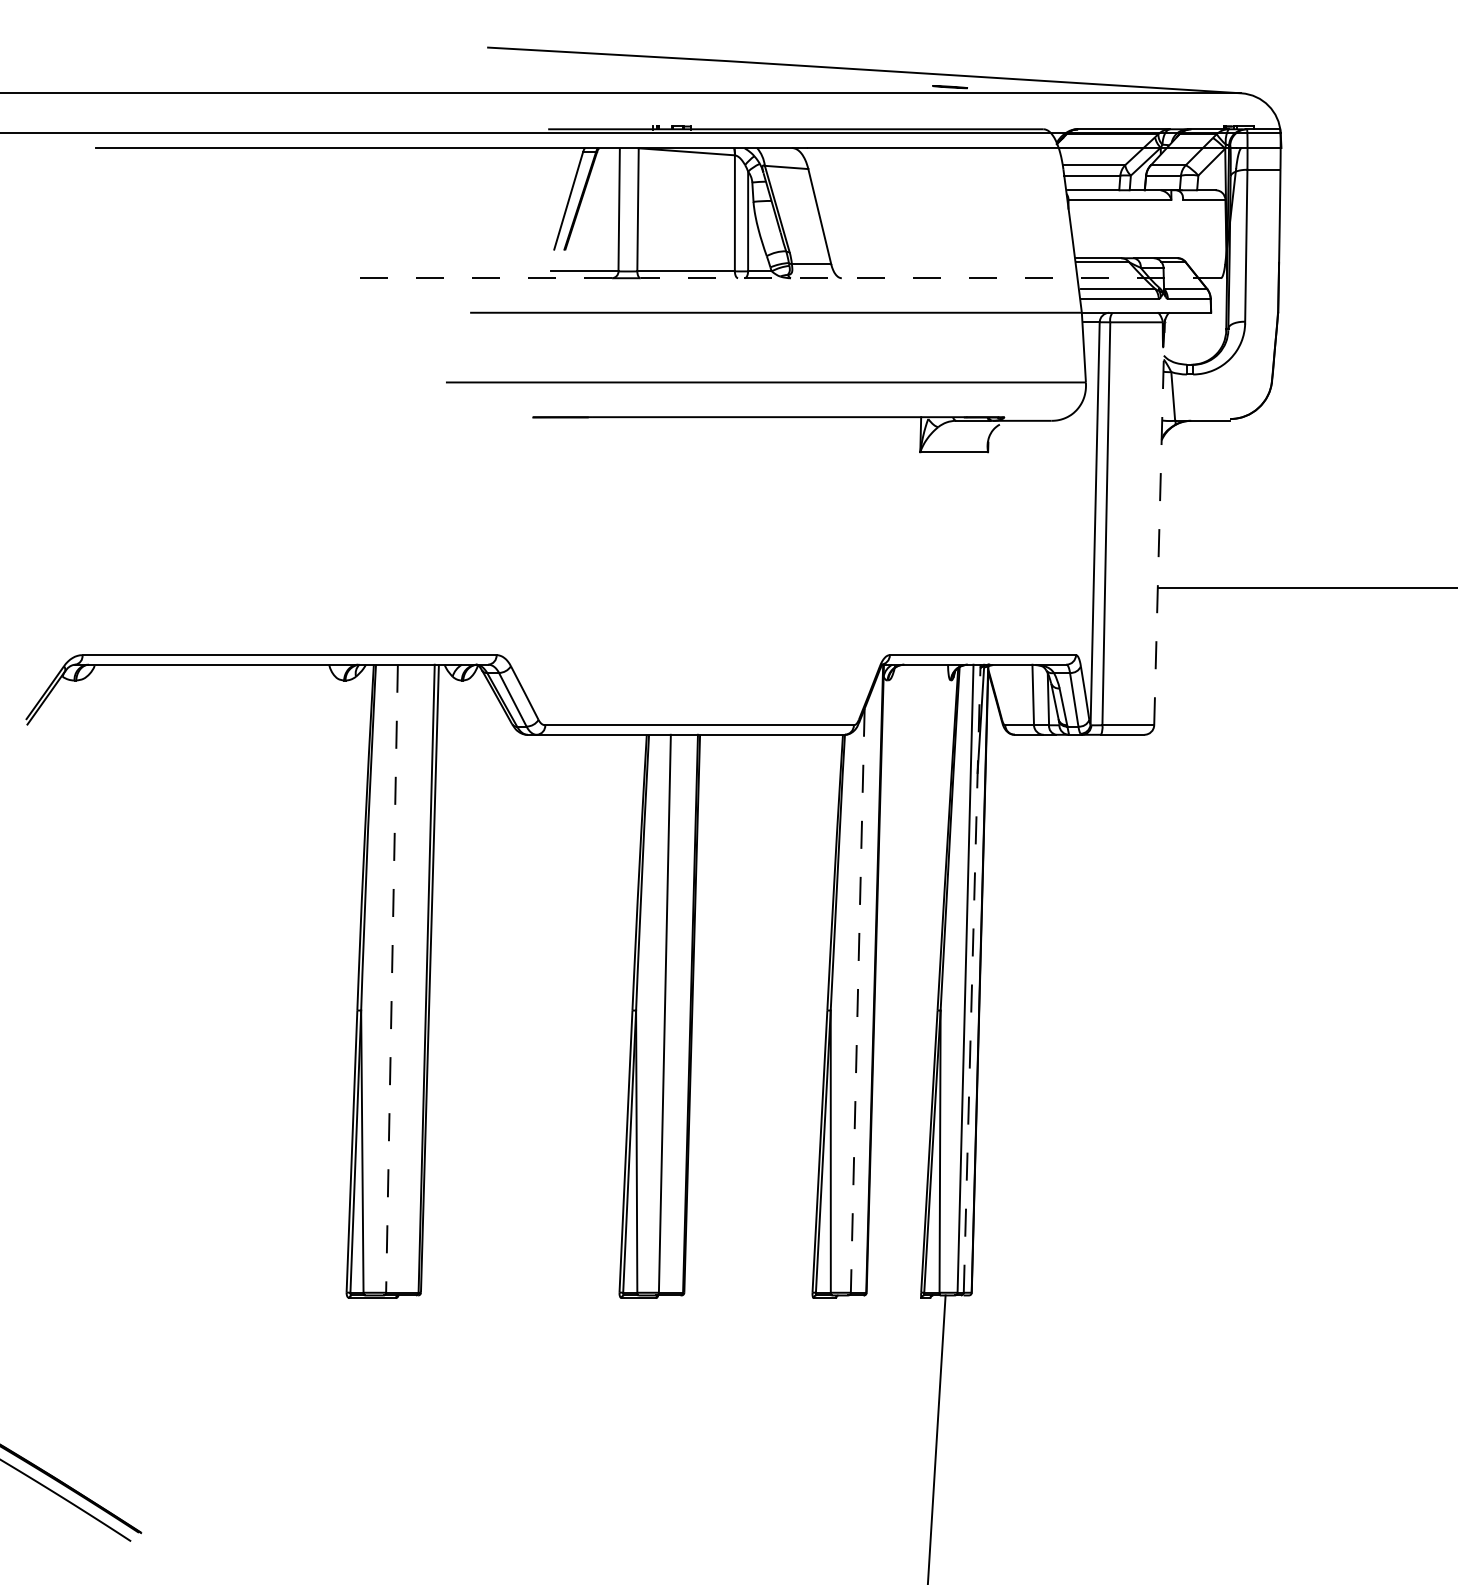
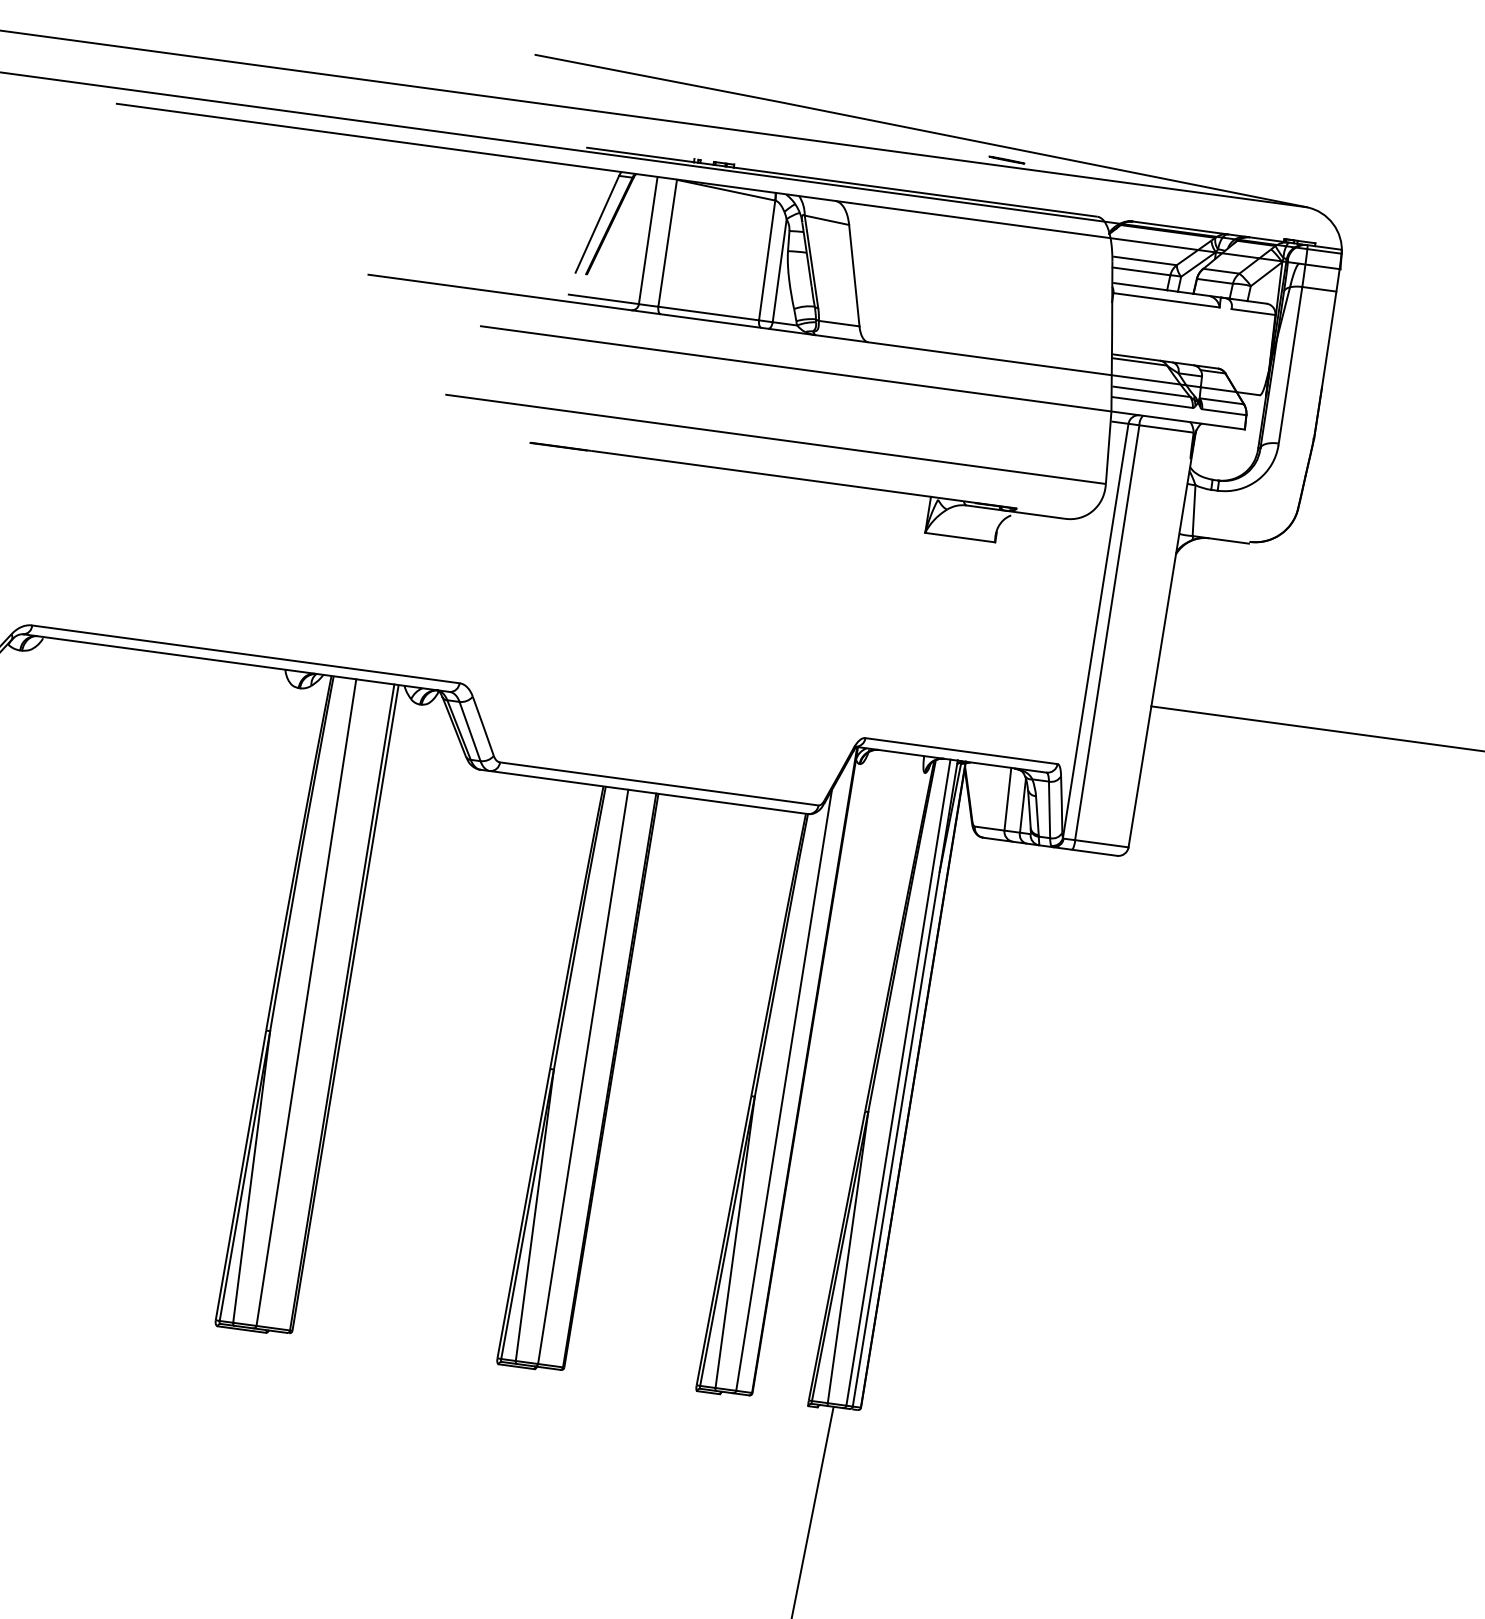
line: (484, 278) -> (499, 292), dashed -> solid
line: (930, 278) -> (959, 354), dashed -> solid
line: (1159, 523) -> (1162, 639), dashed -> solid
line: (972, 978) -> (905, 1083), dashed -> solid
line: (391, 979) -> (305, 1003), dashed -> solid
line: (857, 1001) -> (783, 1091), dashed -> solid

